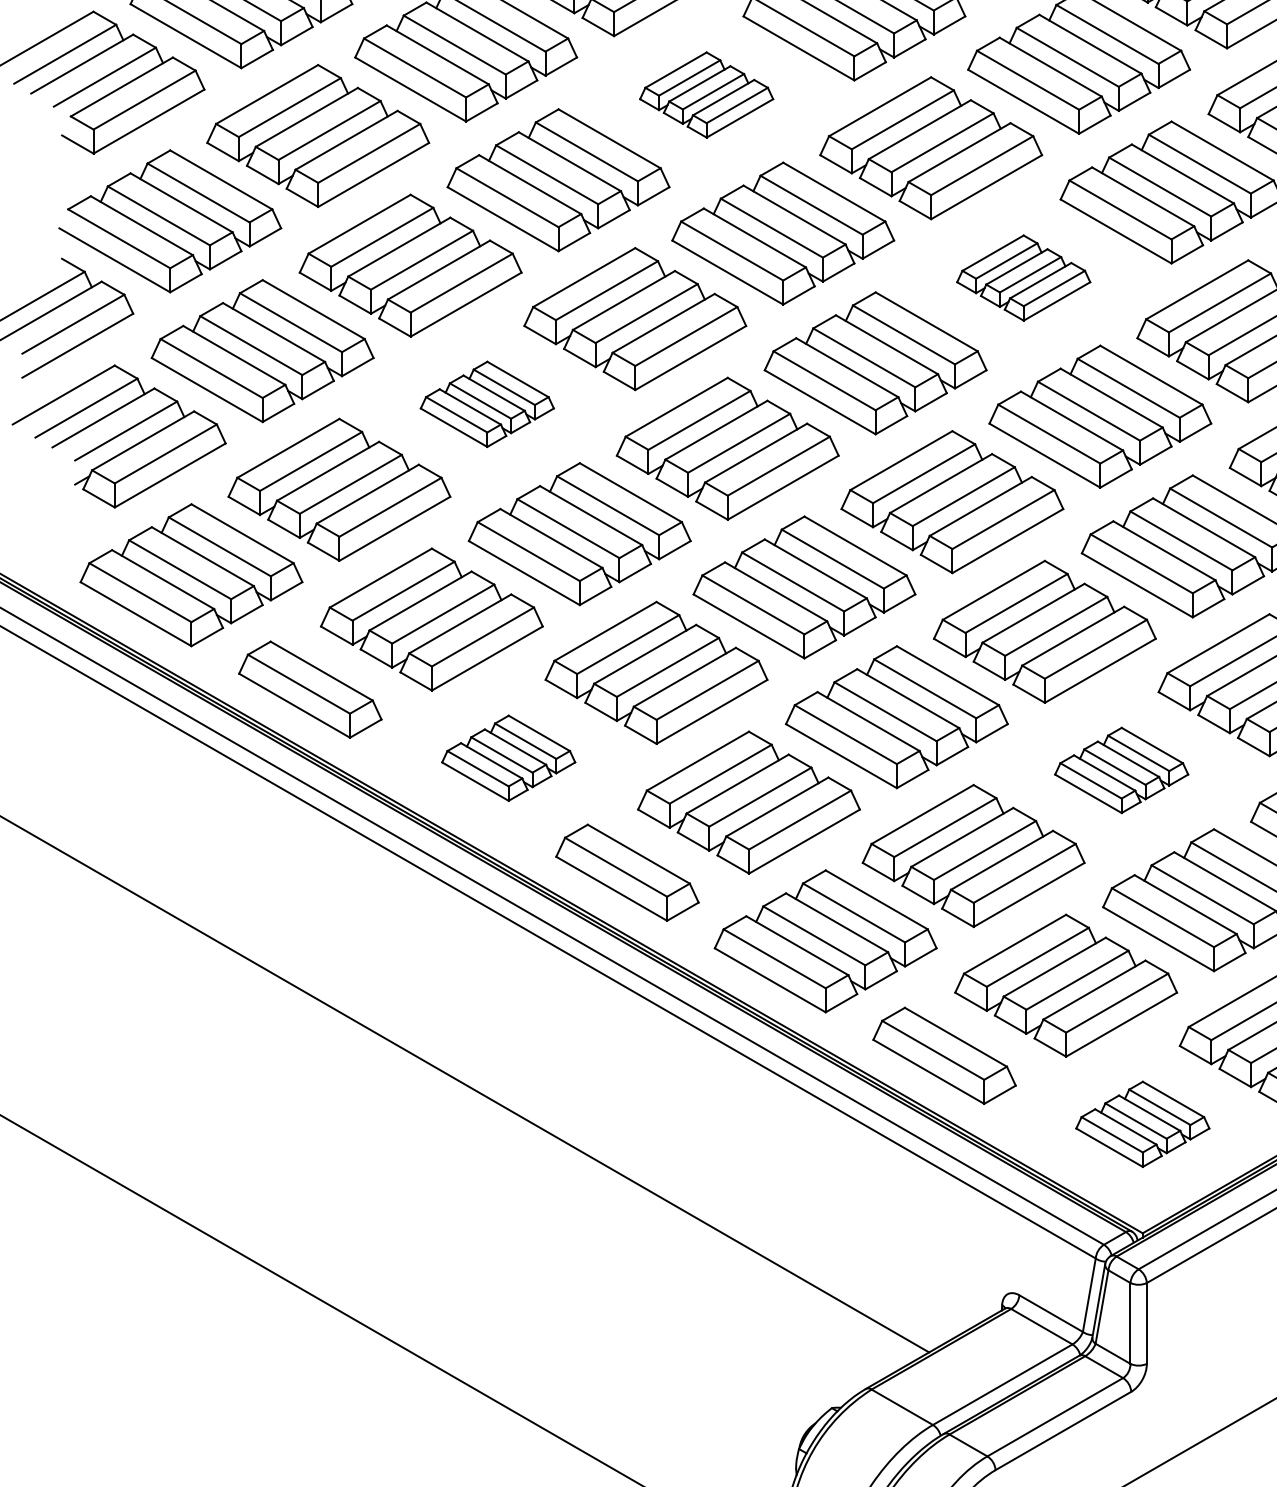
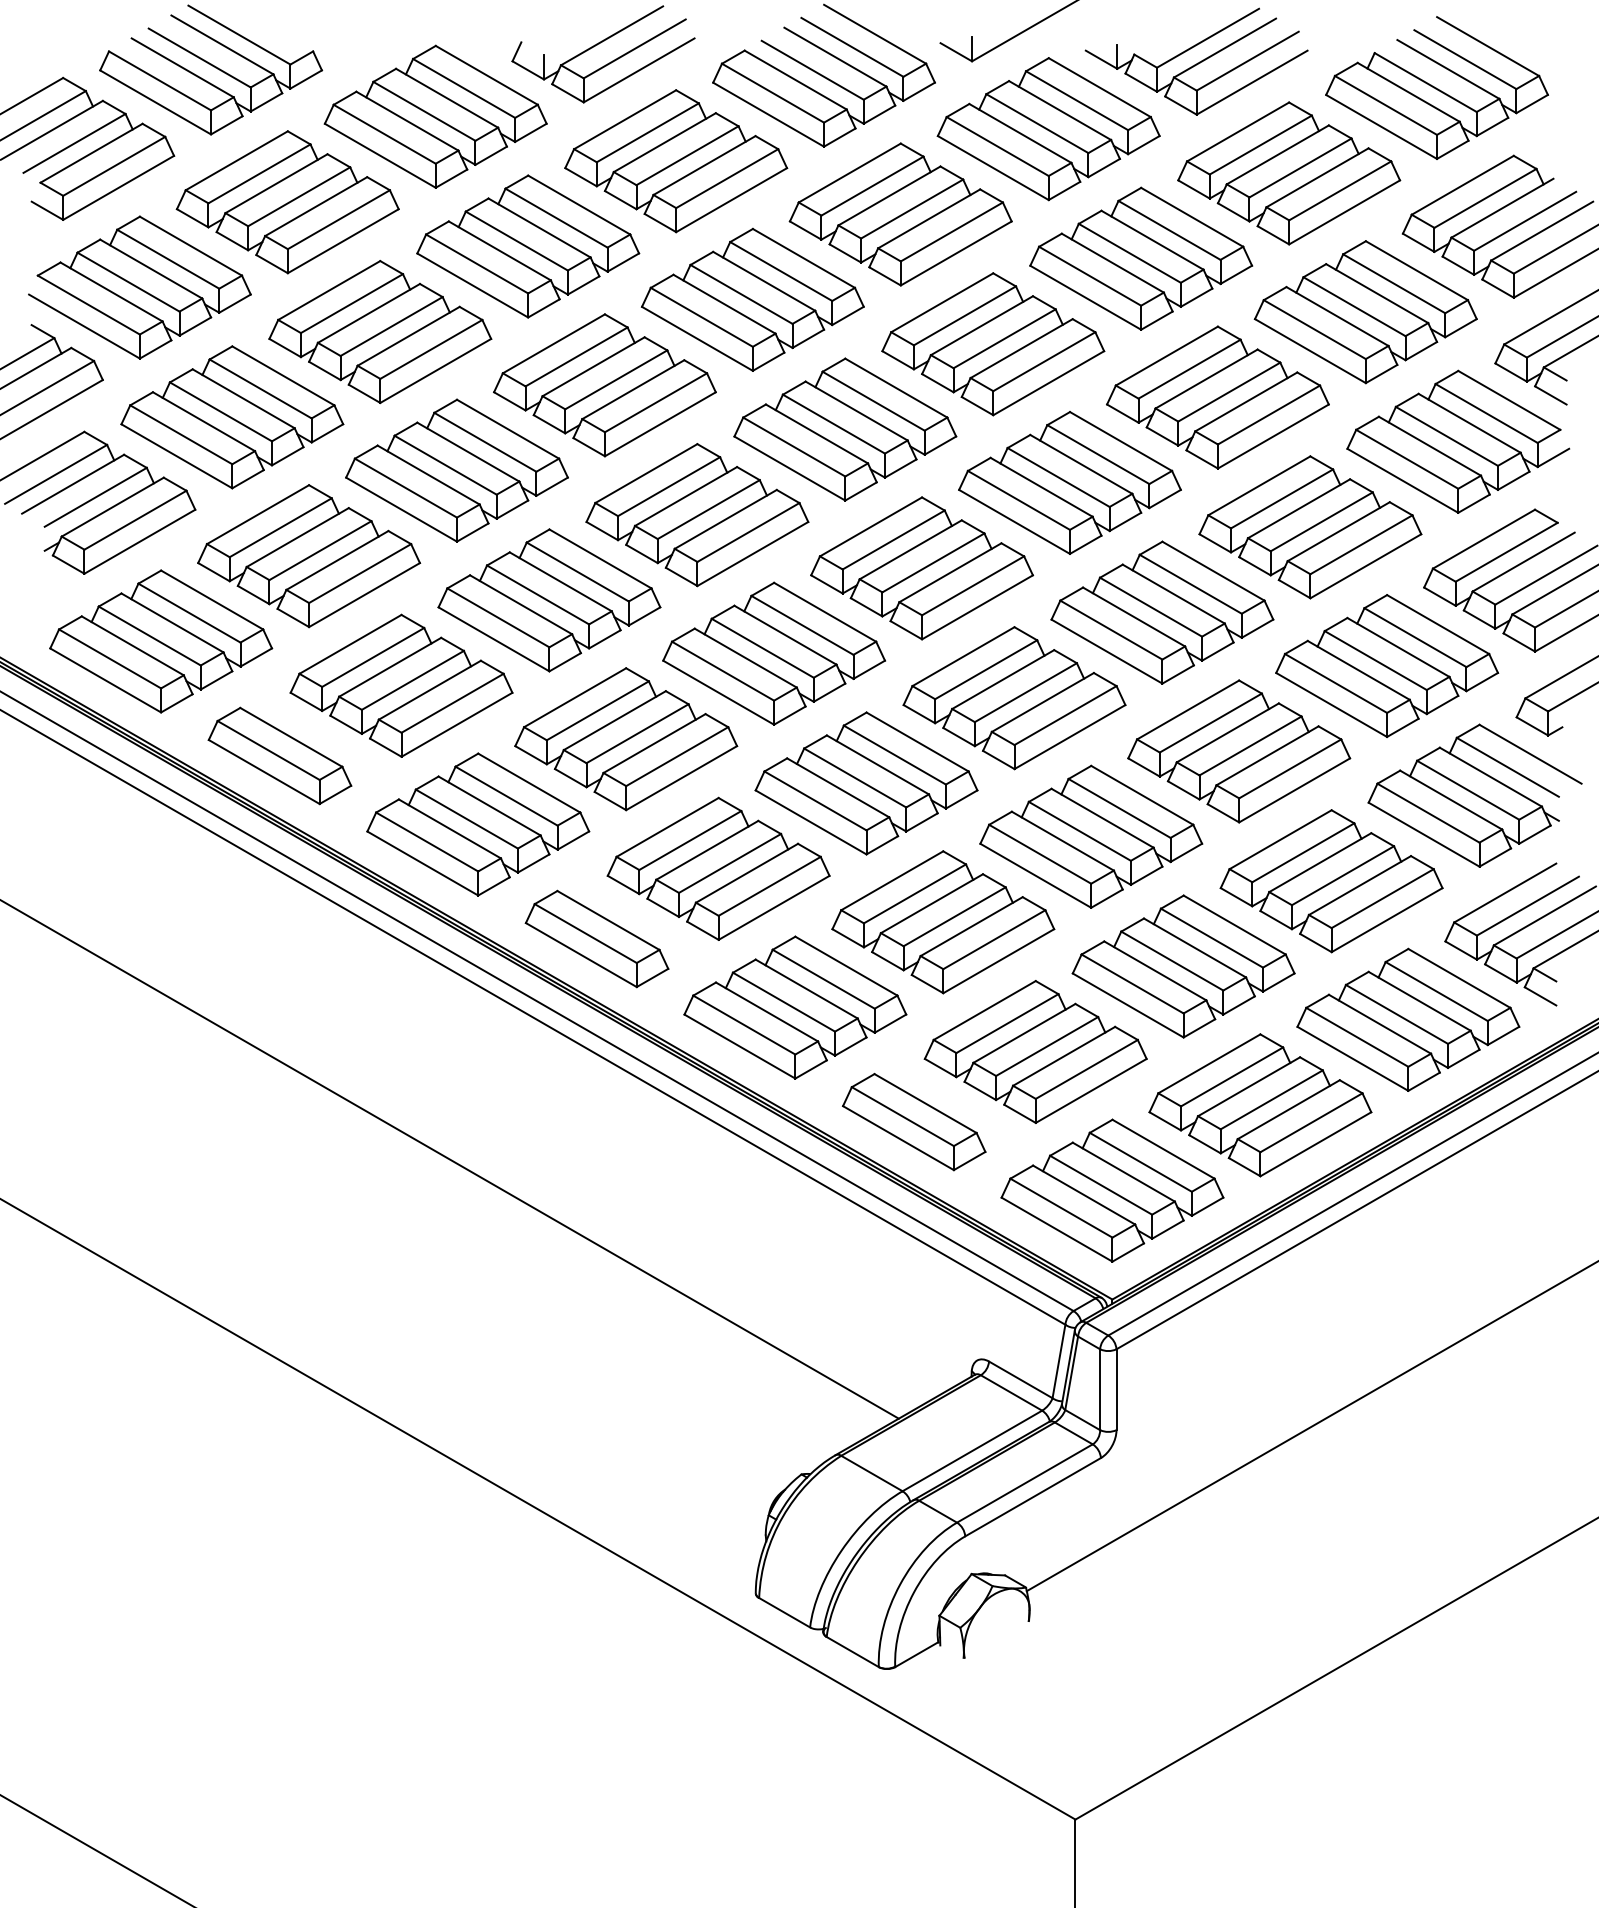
part: (706, 95) -> (676, 161), size x1.67
part: (1023, 278) -> (993, 344), size x1.67
part: (486, 404) -> (456, 470), size x1.67
part: (508, 758) -> (478, 824), size x1.67
part: (1121, 770) -> (1091, 836), size x1.67
part: (1142, 1124) -> (1112, 1190), size x1.67

